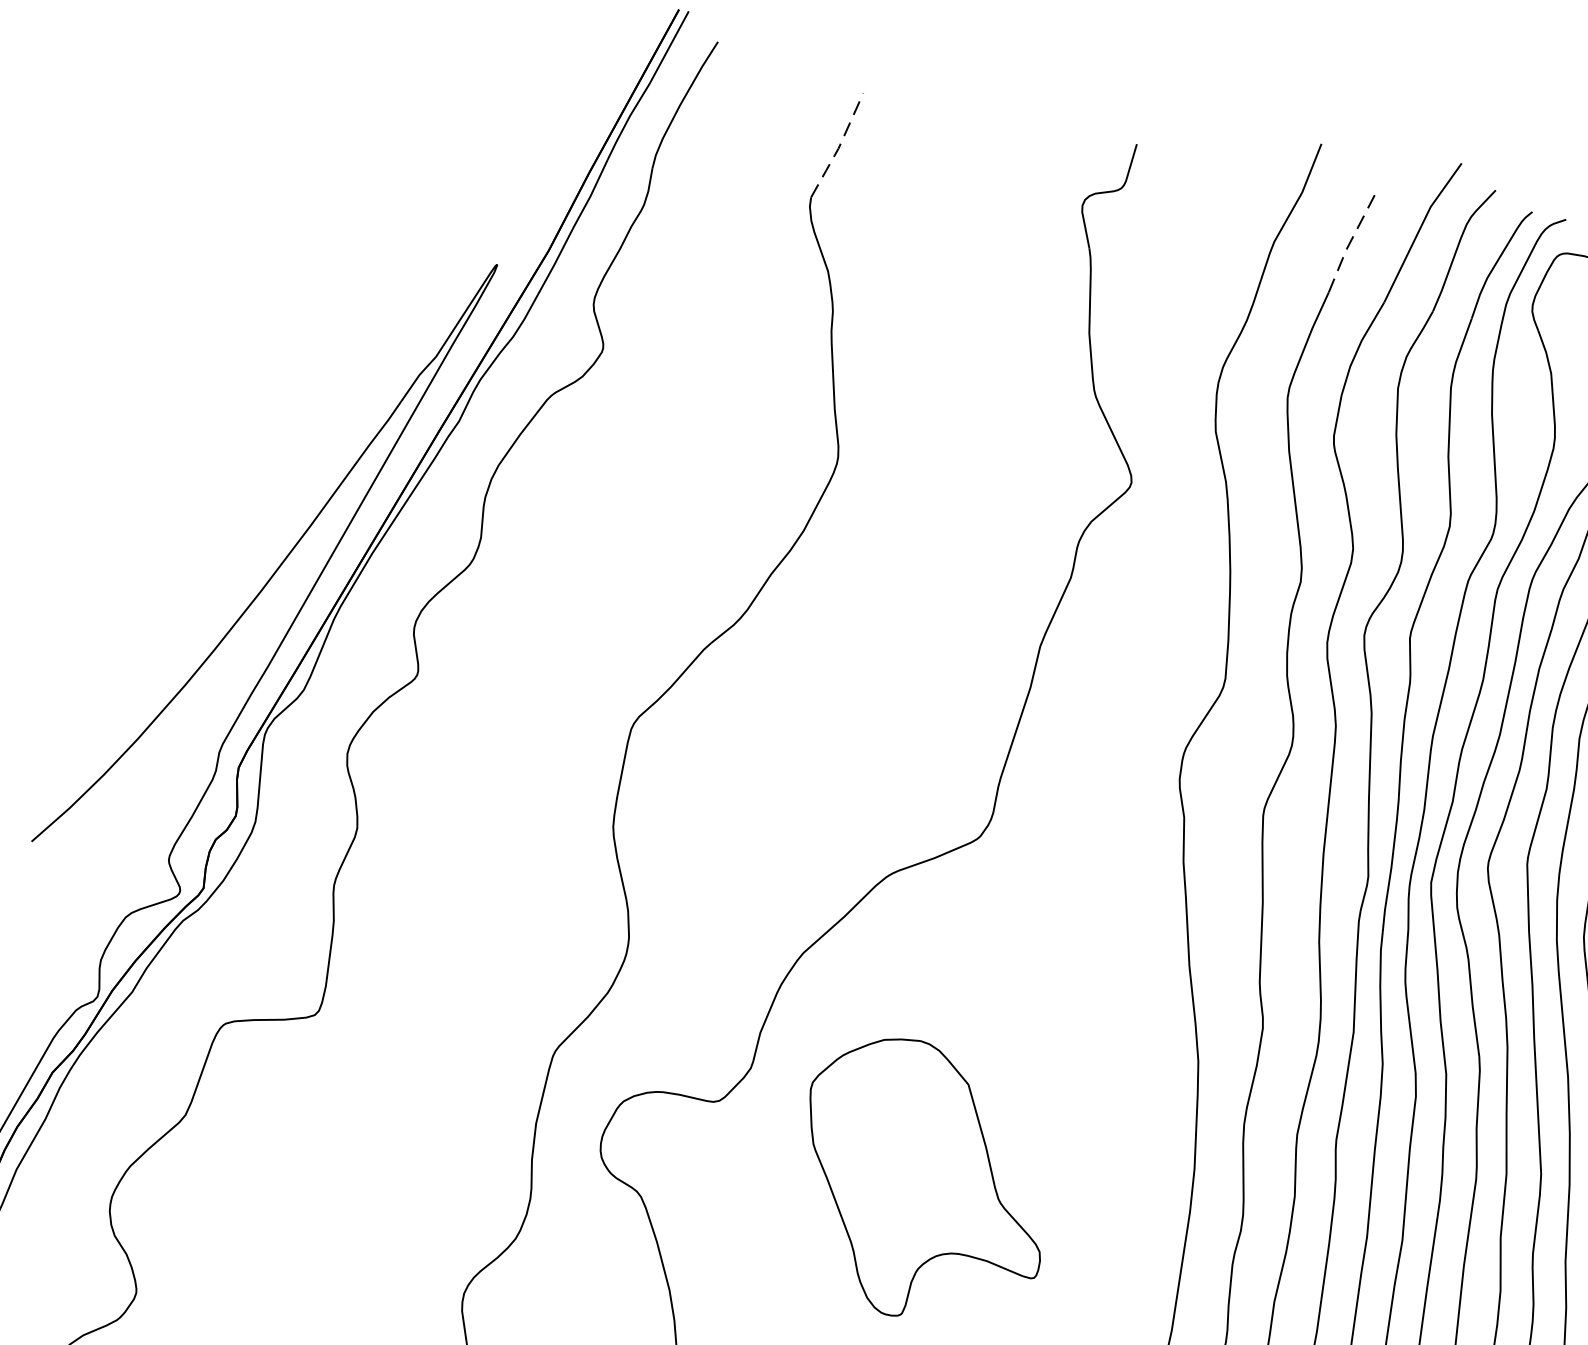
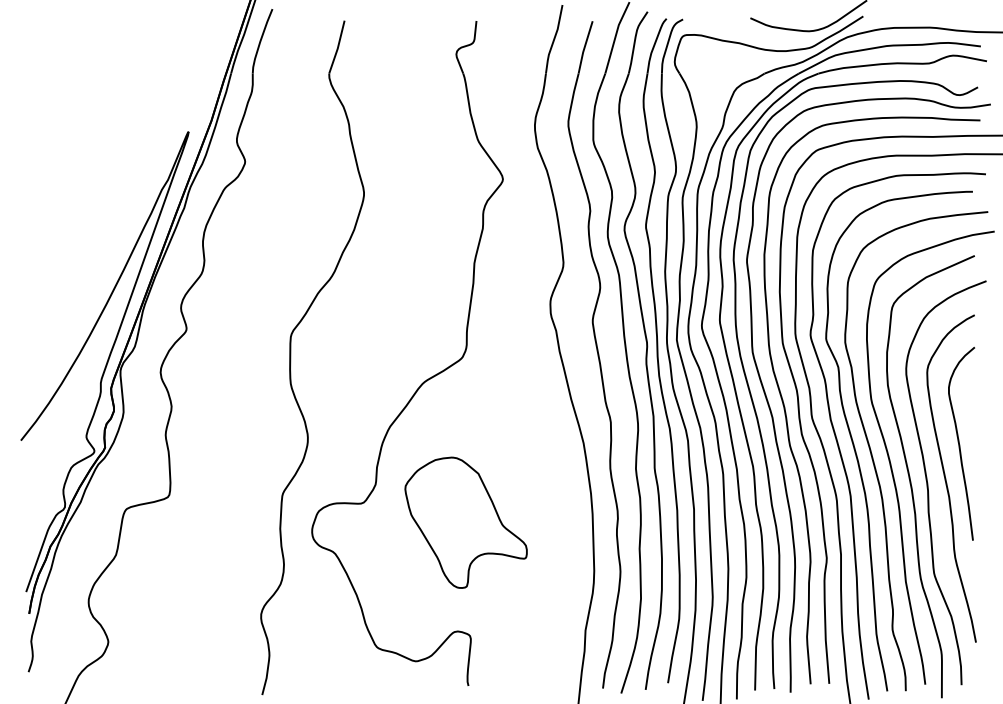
line: (840, 146) -> (338, 47), dashed -> solid
line: (1350, 240) -> (584, 47), dashed -> solid

